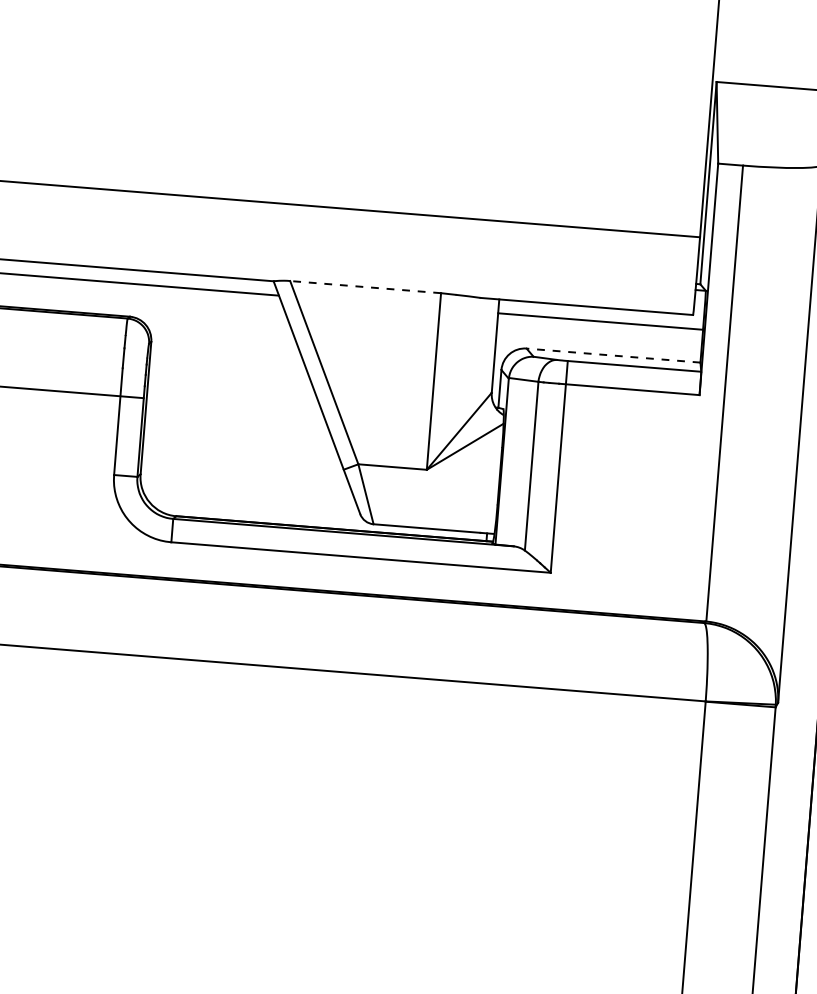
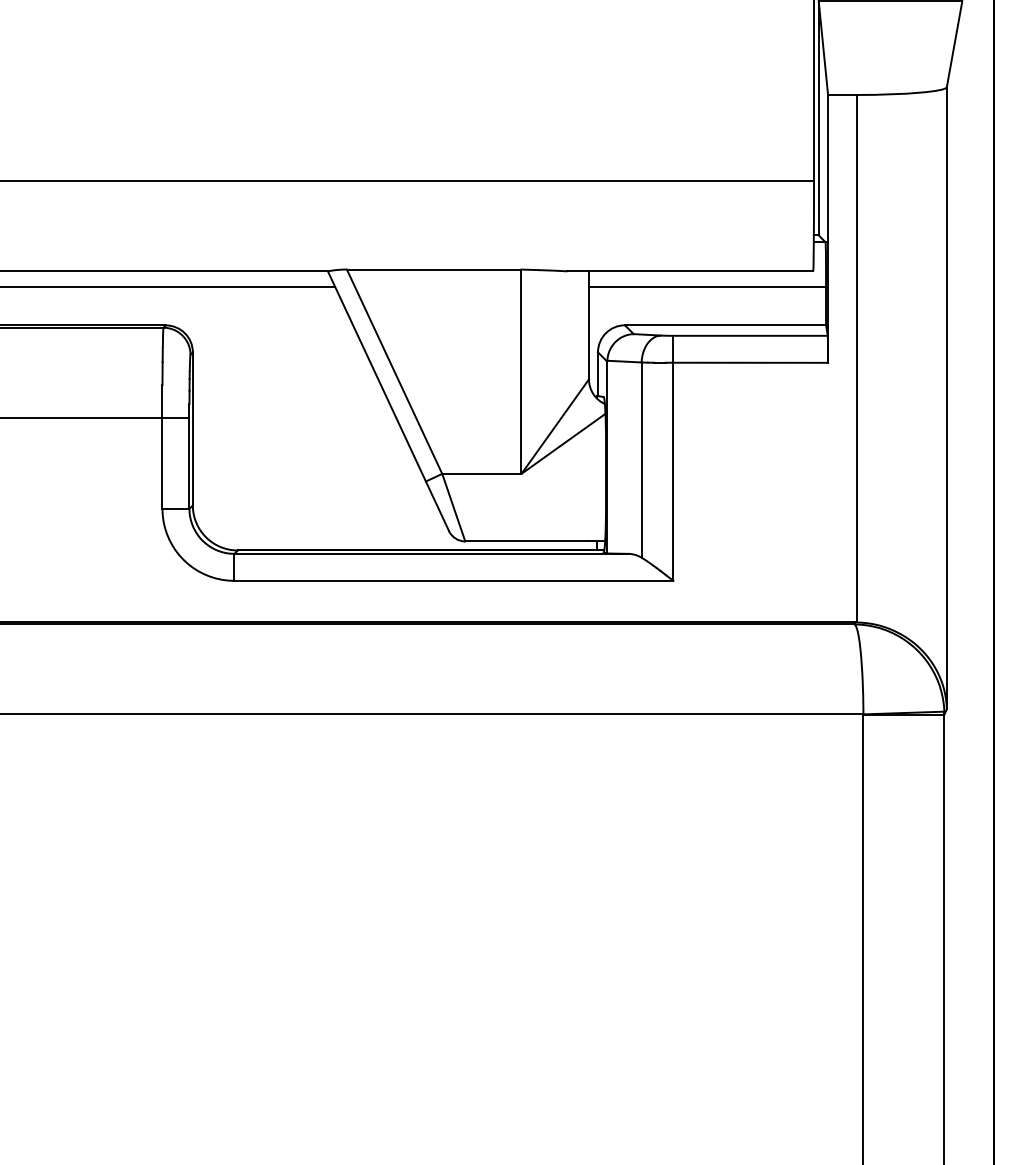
line: (365, 287) -> (433, 269), dashed -> solid
line: (613, 355) -> (725, 325), dashed -> solid

